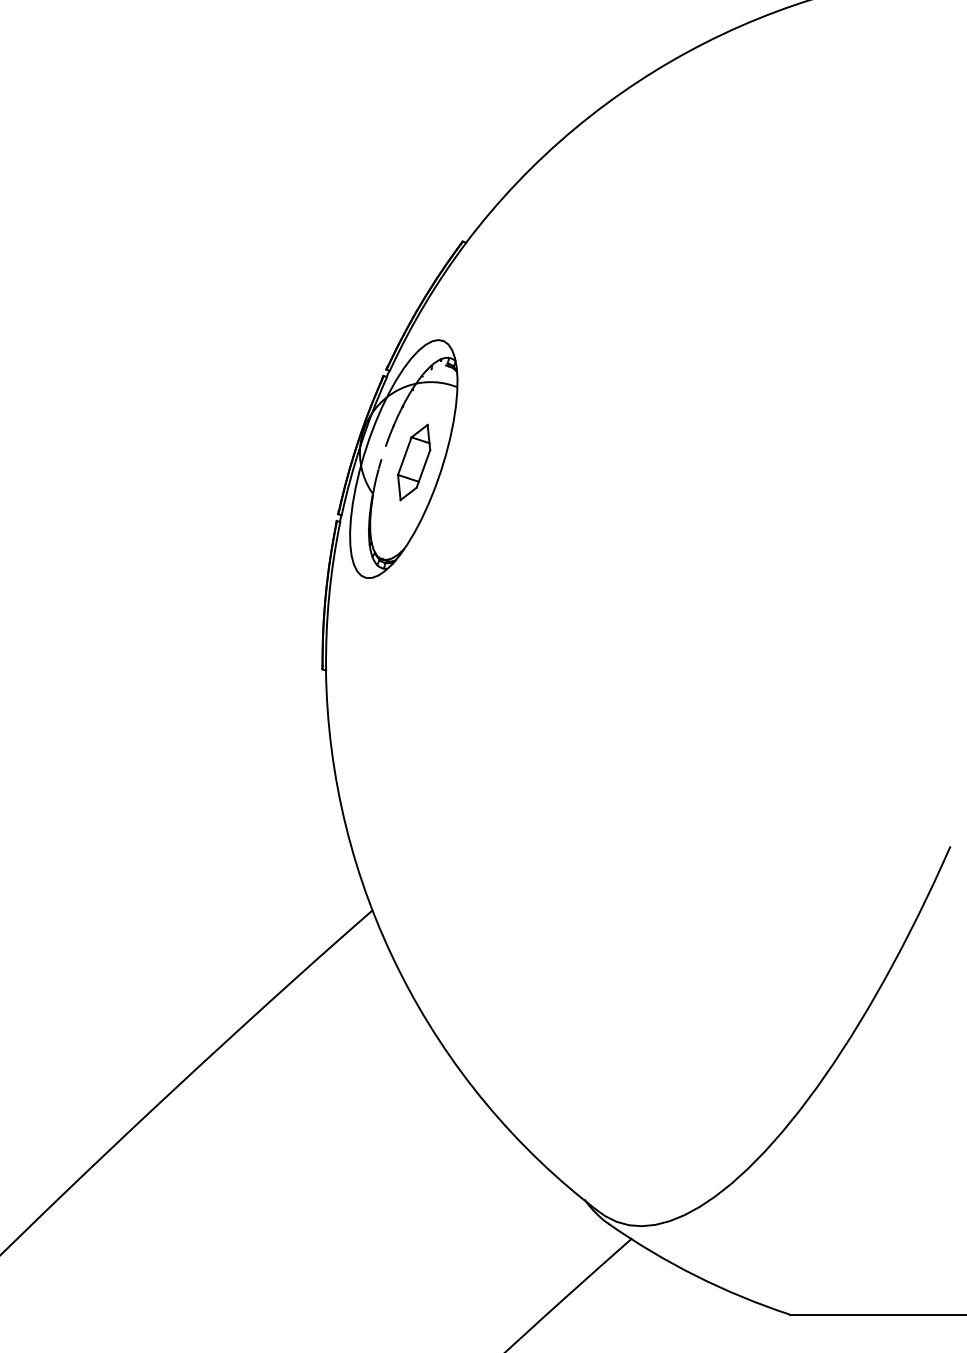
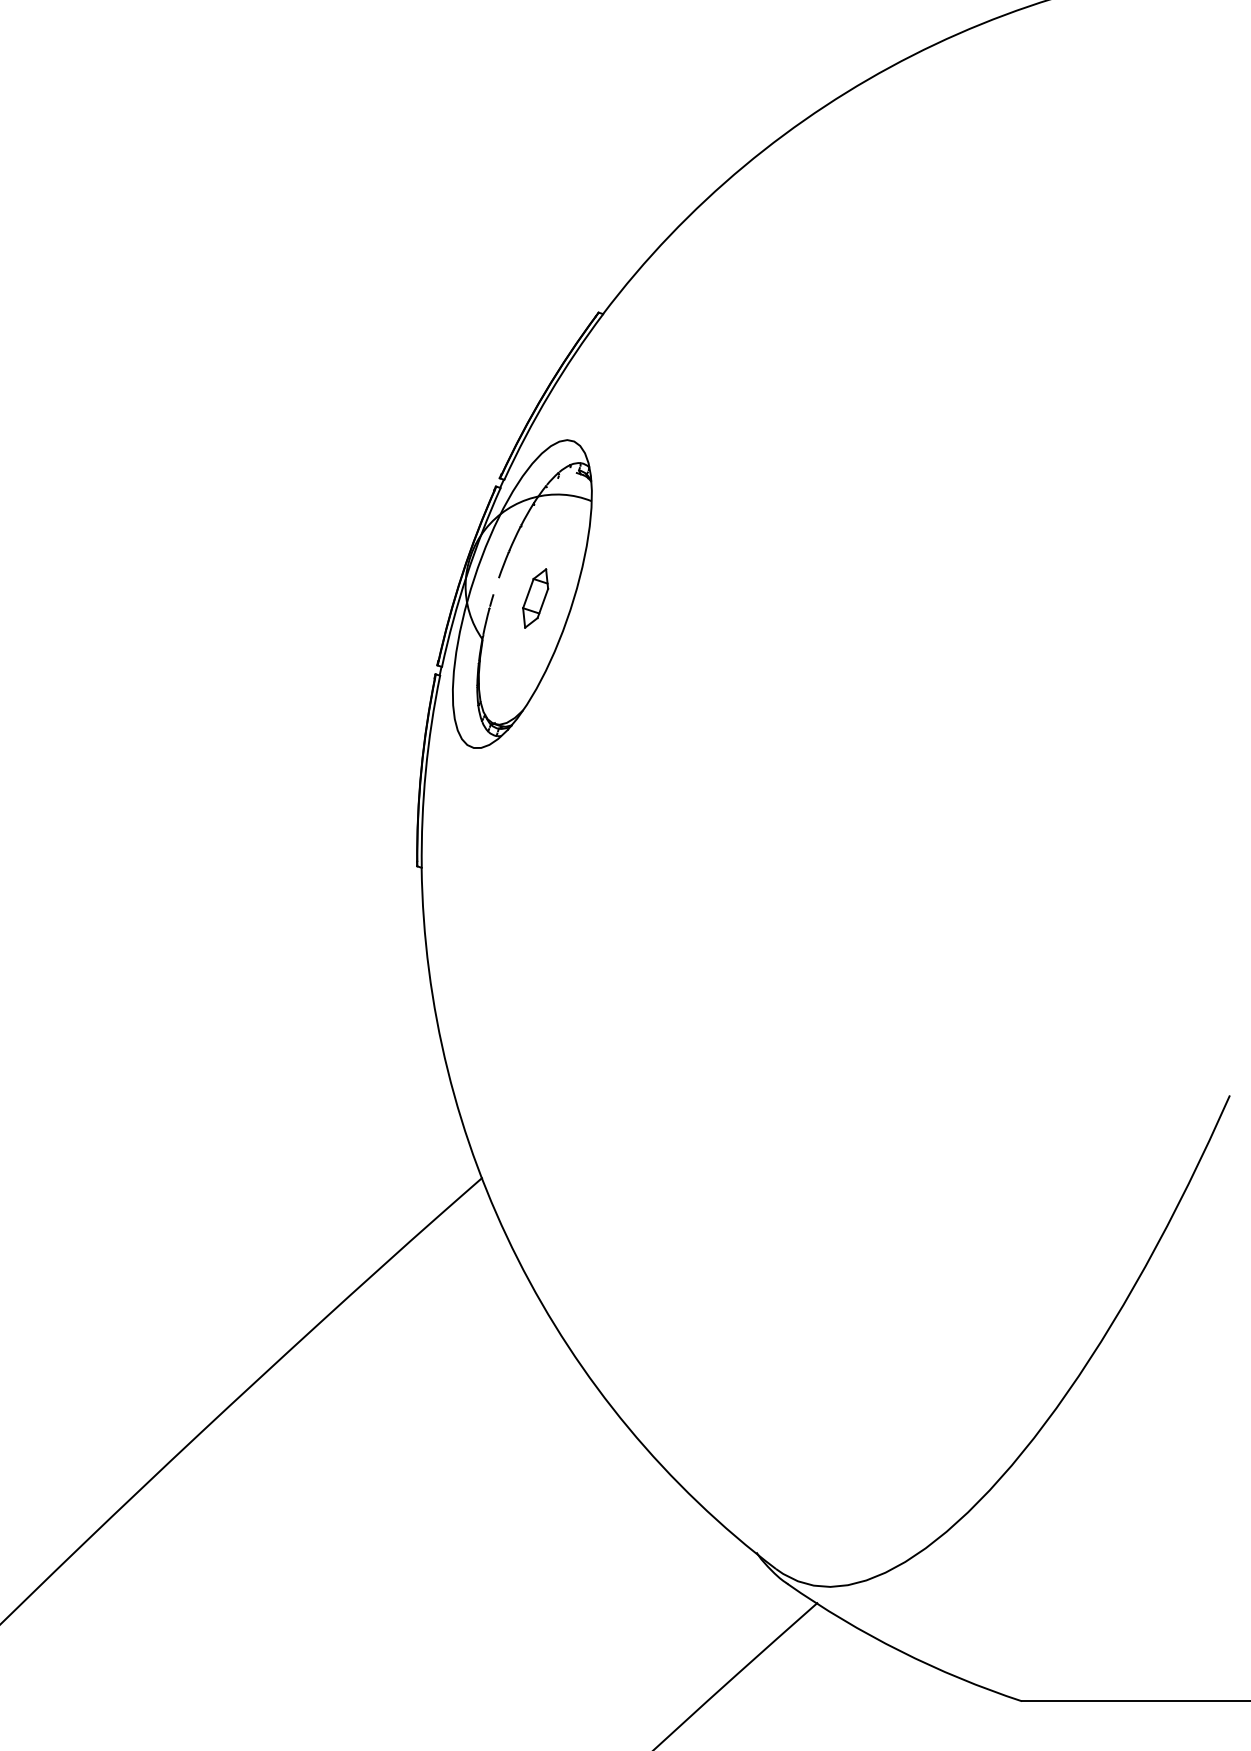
part: (413, 462) -> (535, 598), size x0.6

